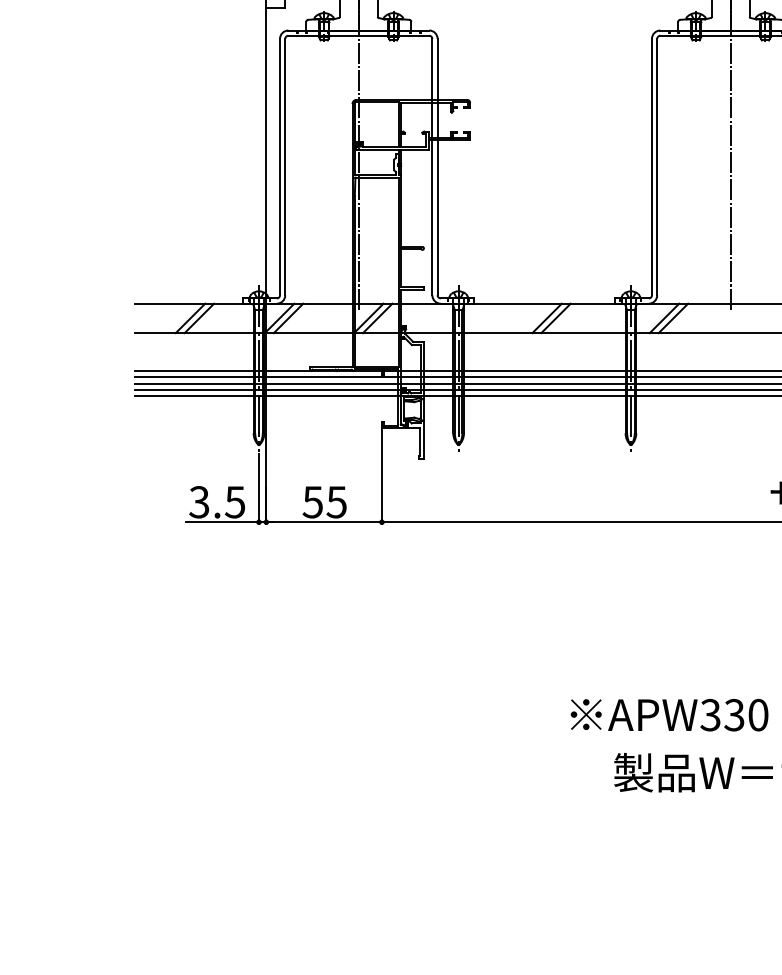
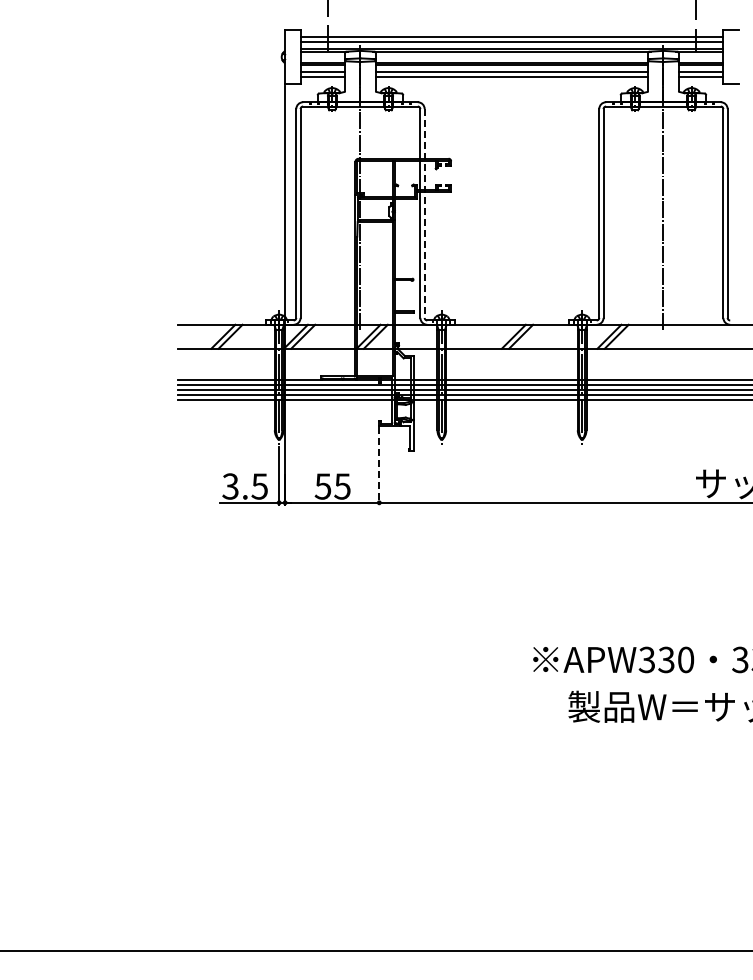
line: (437, 168) -> (424, 214), solid -> dashed
line: (382, 476) -> (379, 465), solid -> dashed

